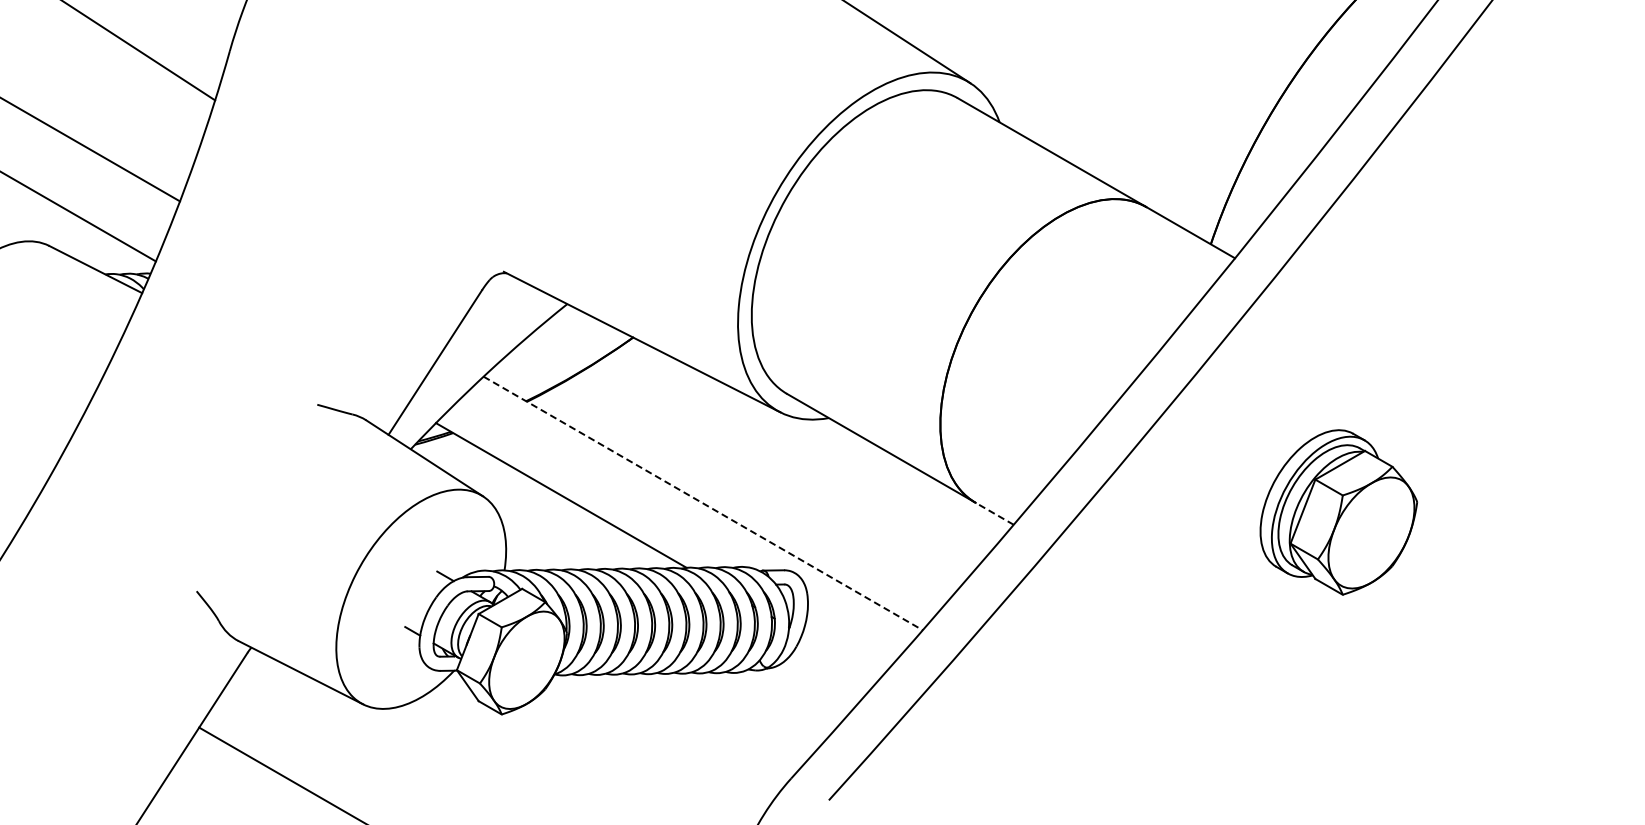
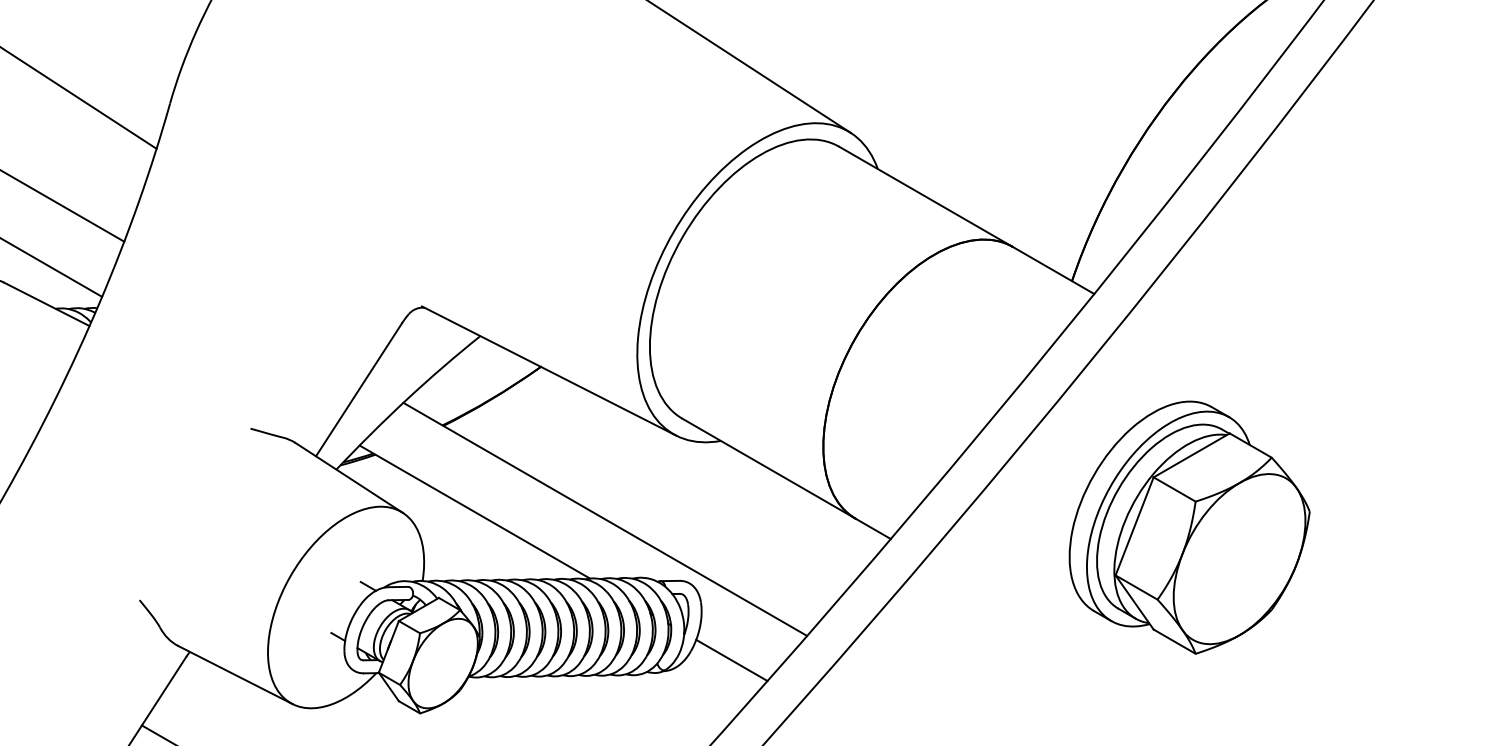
line: (703, 503) -> (605, 519), dashed -> solid
part: (1338, 512) -> (1189, 527), size x1.67
line: (994, 513) -> (873, 528), dashed -> solid
line: (840, 656) -> (731, 660), added

